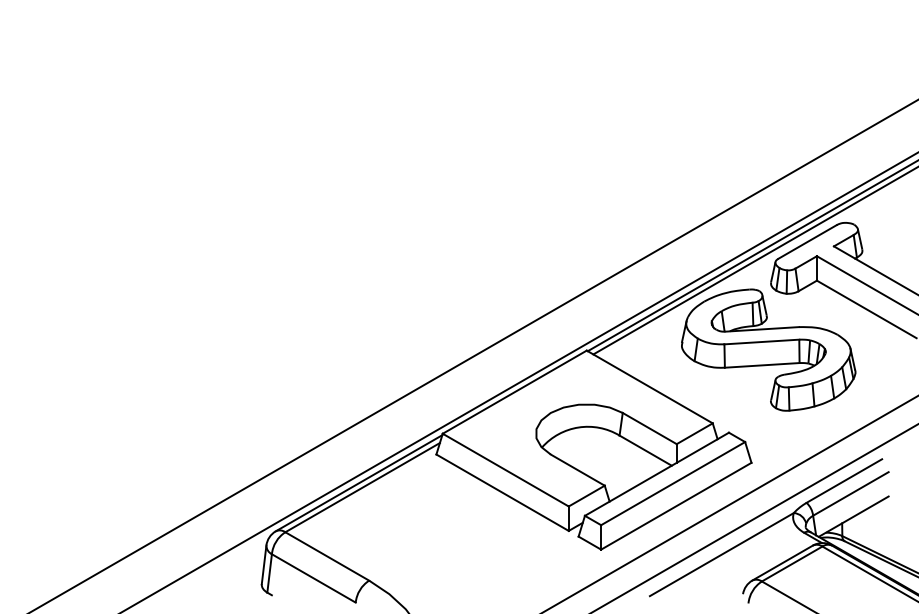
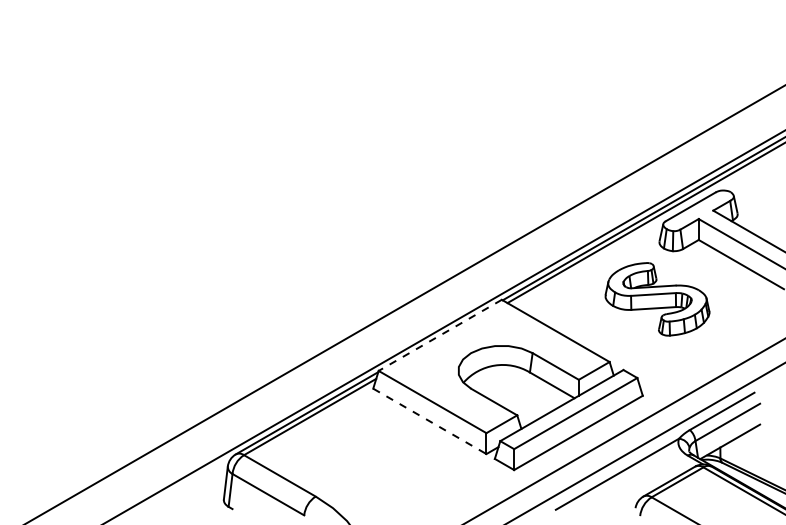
part: (768, 349) -> (657, 298), size x0.7
line: (514, 392) -> (440, 335), solid -> dashed
line: (503, 492) -> (430, 421), solid -> dashed

